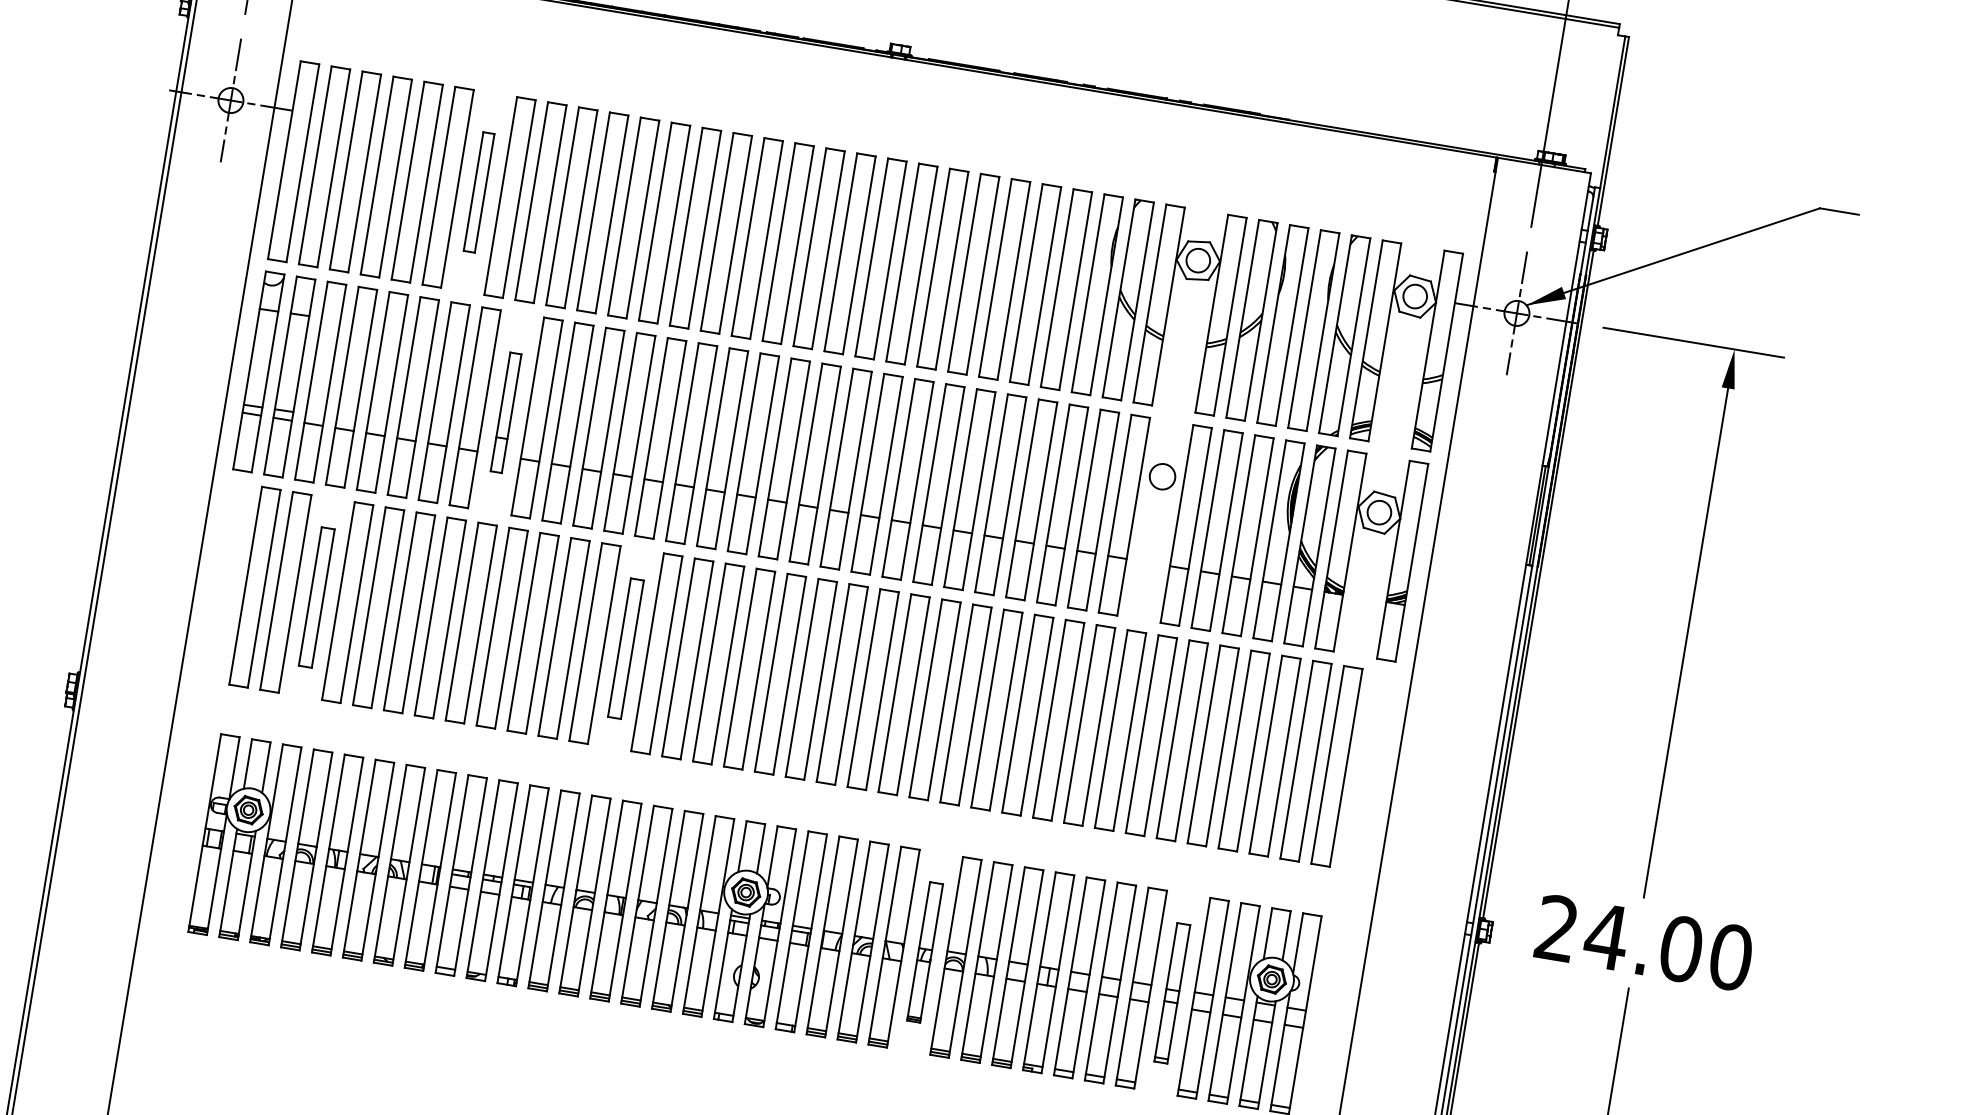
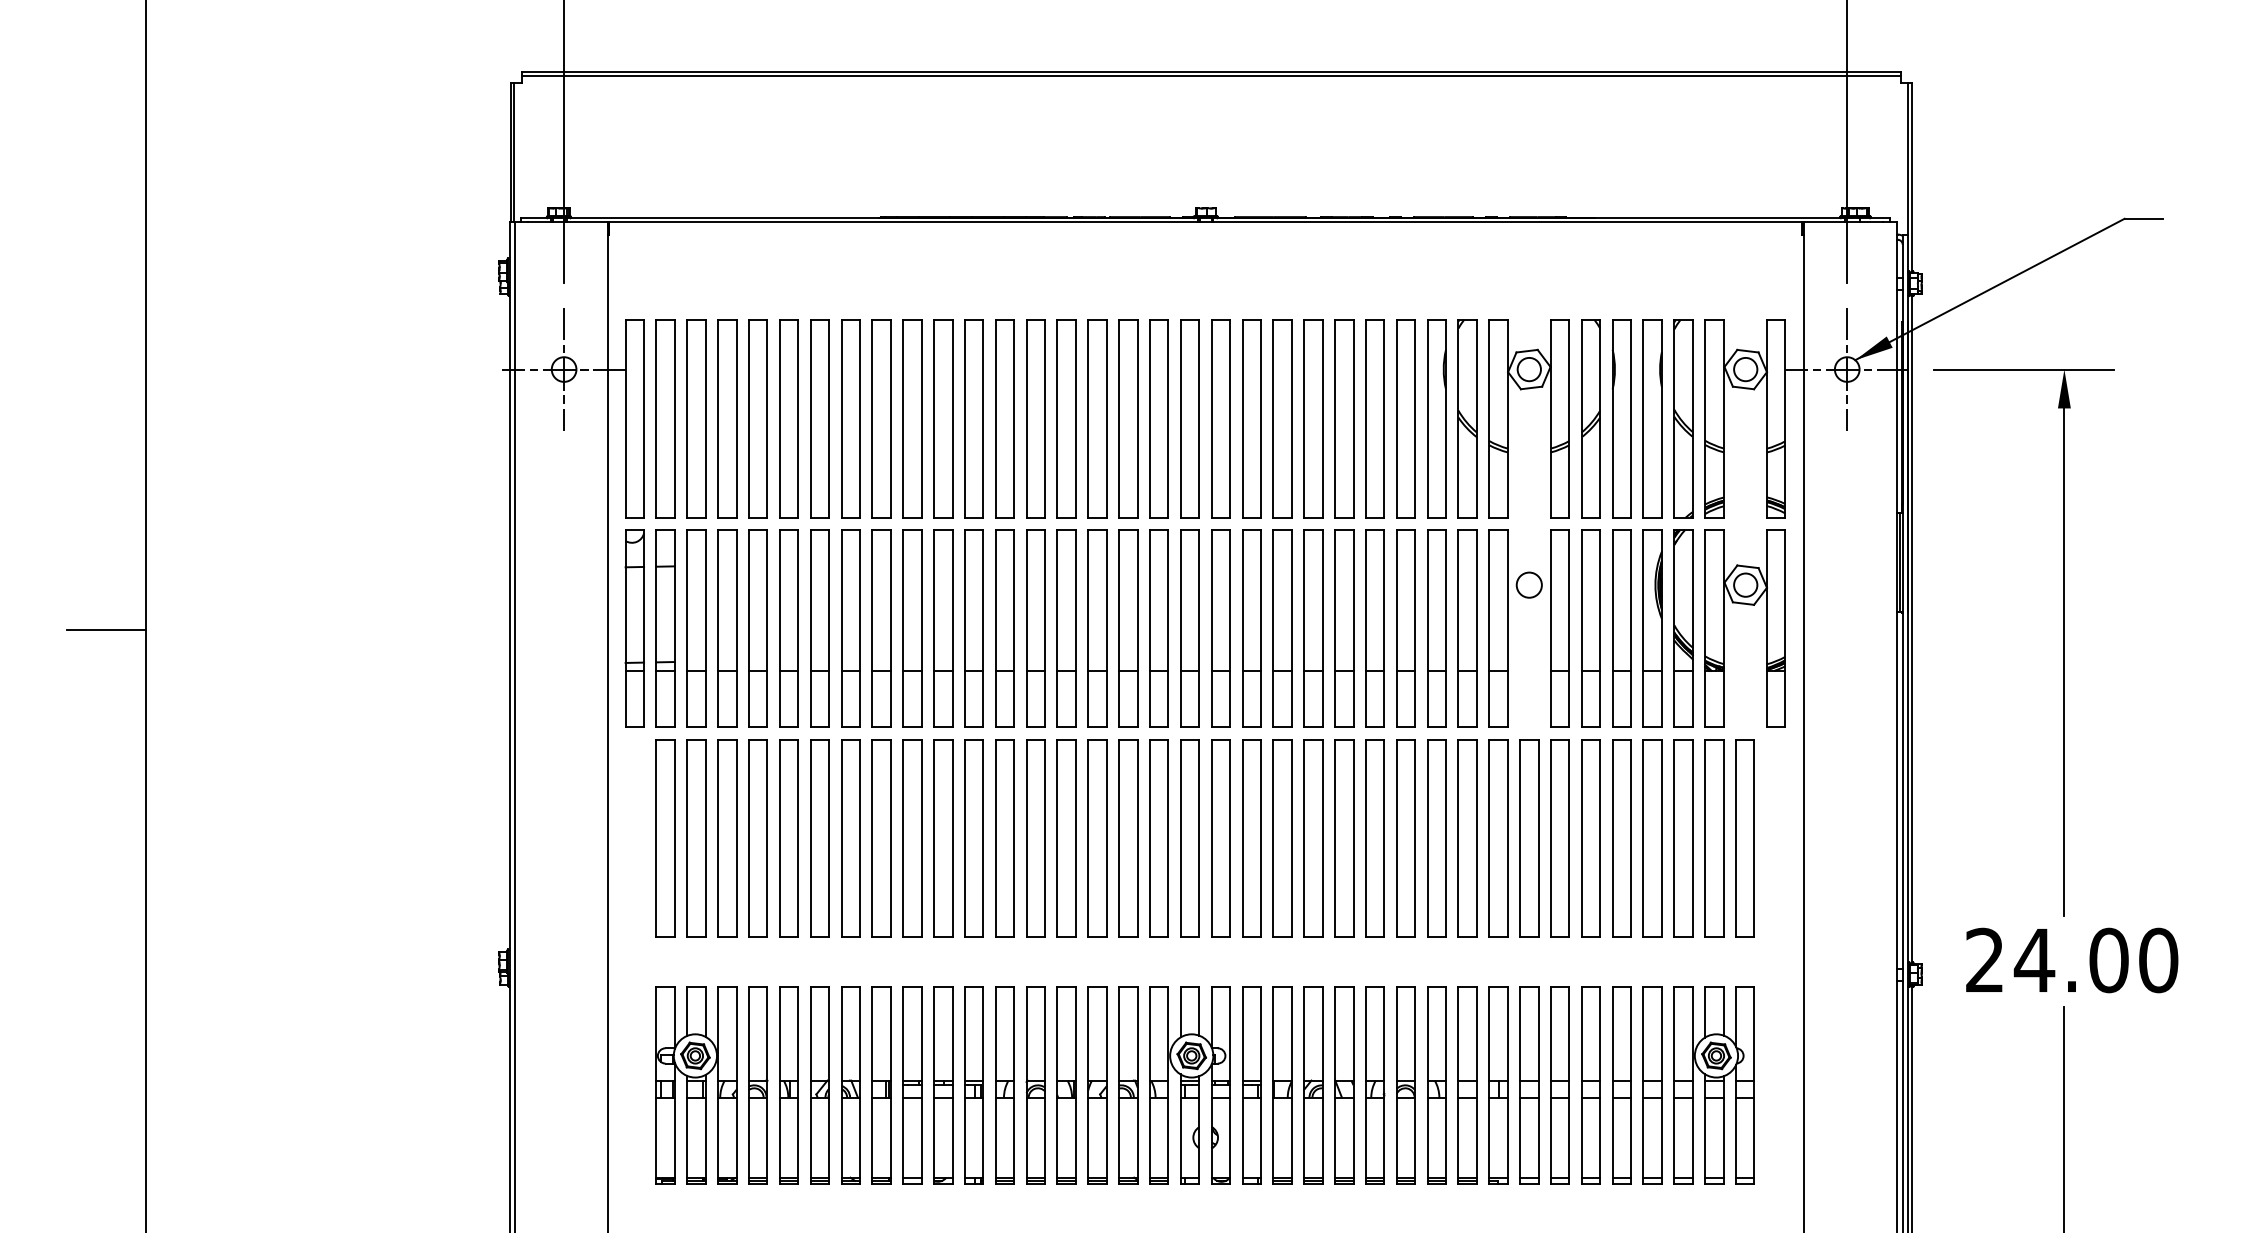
part: (478, 191) -> (819, 418), size x1.67
part: (506, 412) -> (881, 628), size x1.67
part: (316, 597) -> (727, 838), size x1.43
part: (625, 648) -> (1035, 838), size x1.43
part: (925, 952) -> (1375, 1085), size x1.43
part: (1171, 993) -> (1621, 1085), size x1.43

